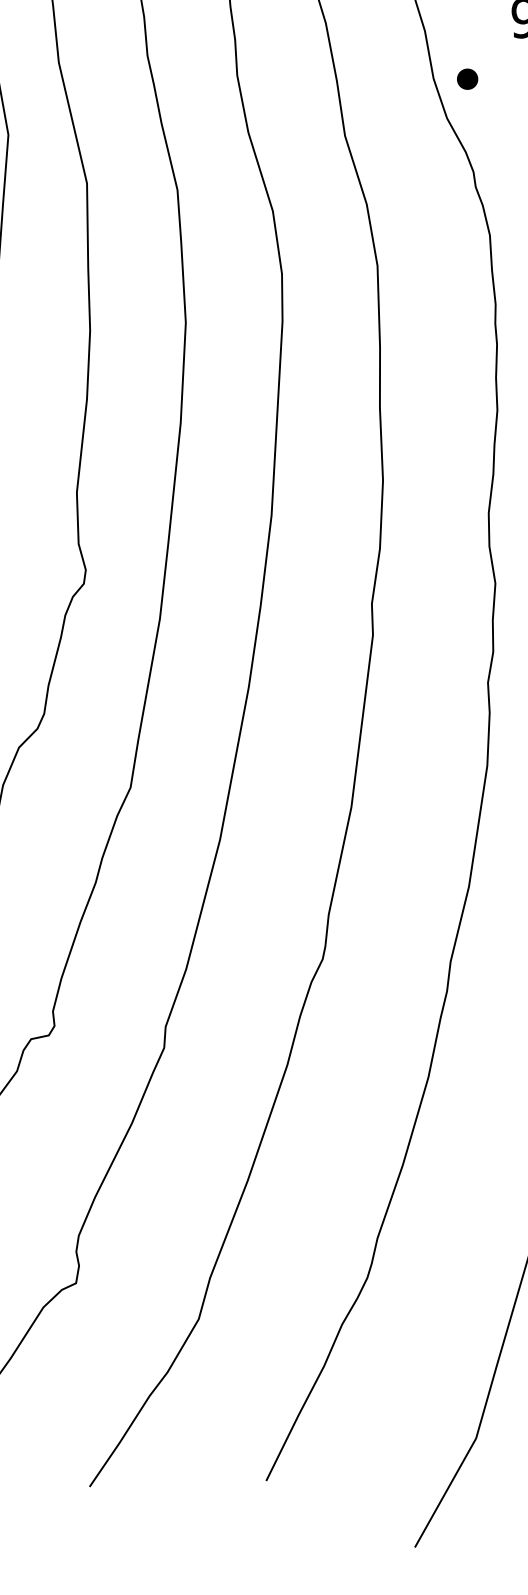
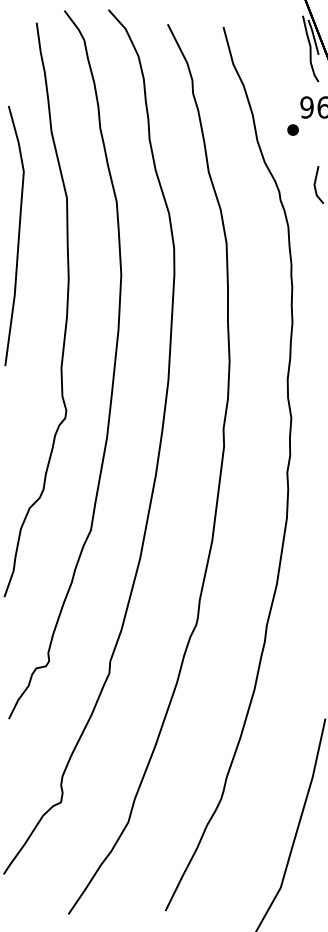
part: (466, 78) -> (292, 129), moved

